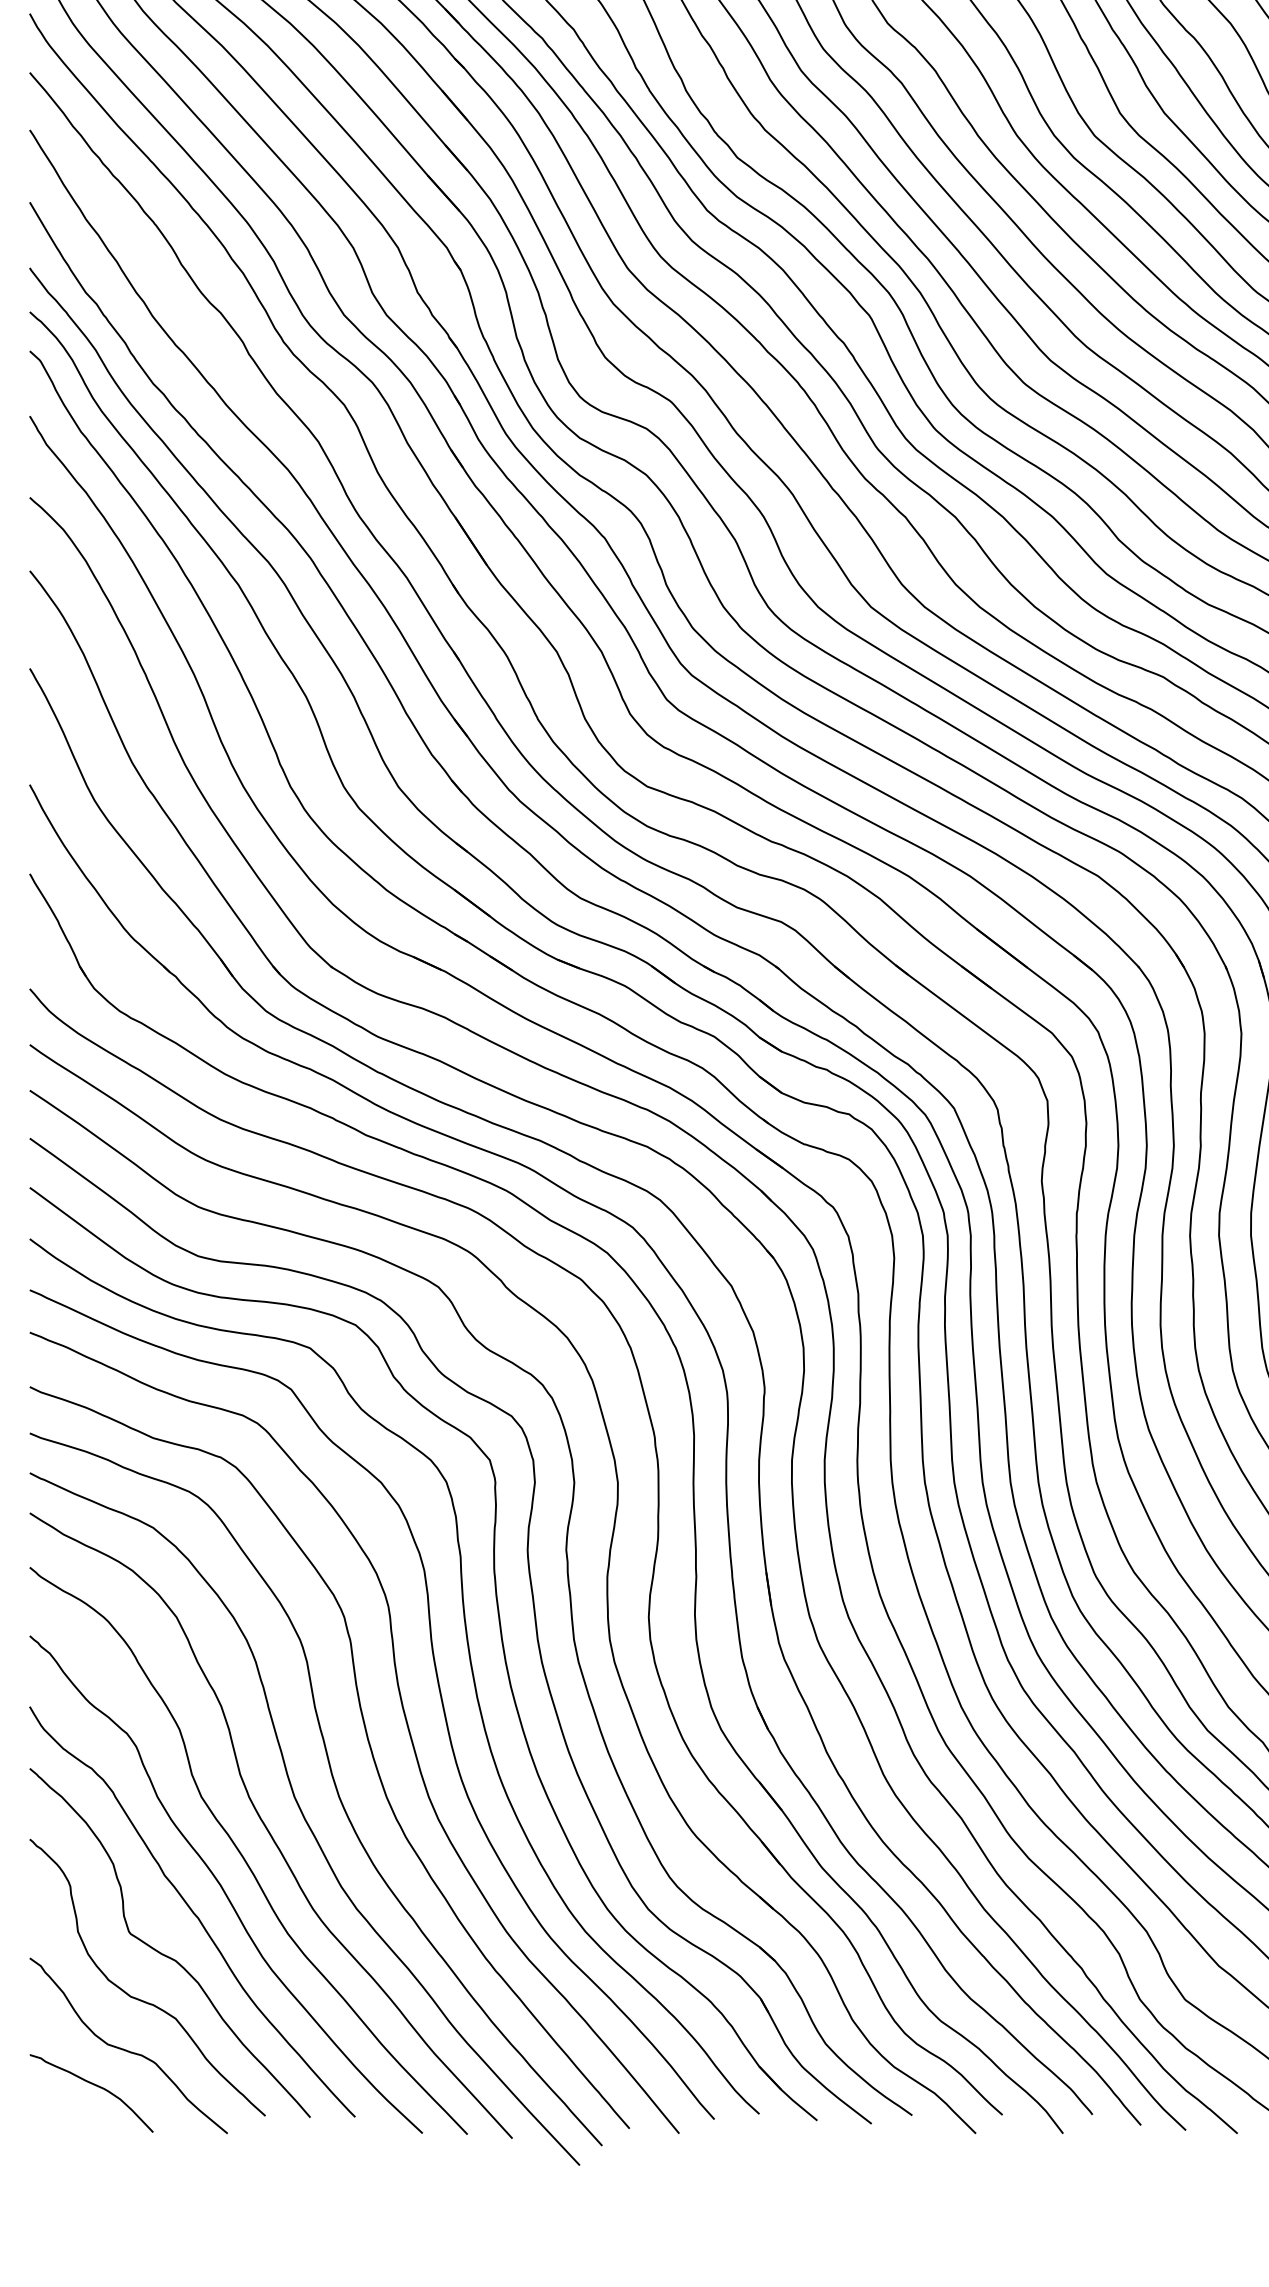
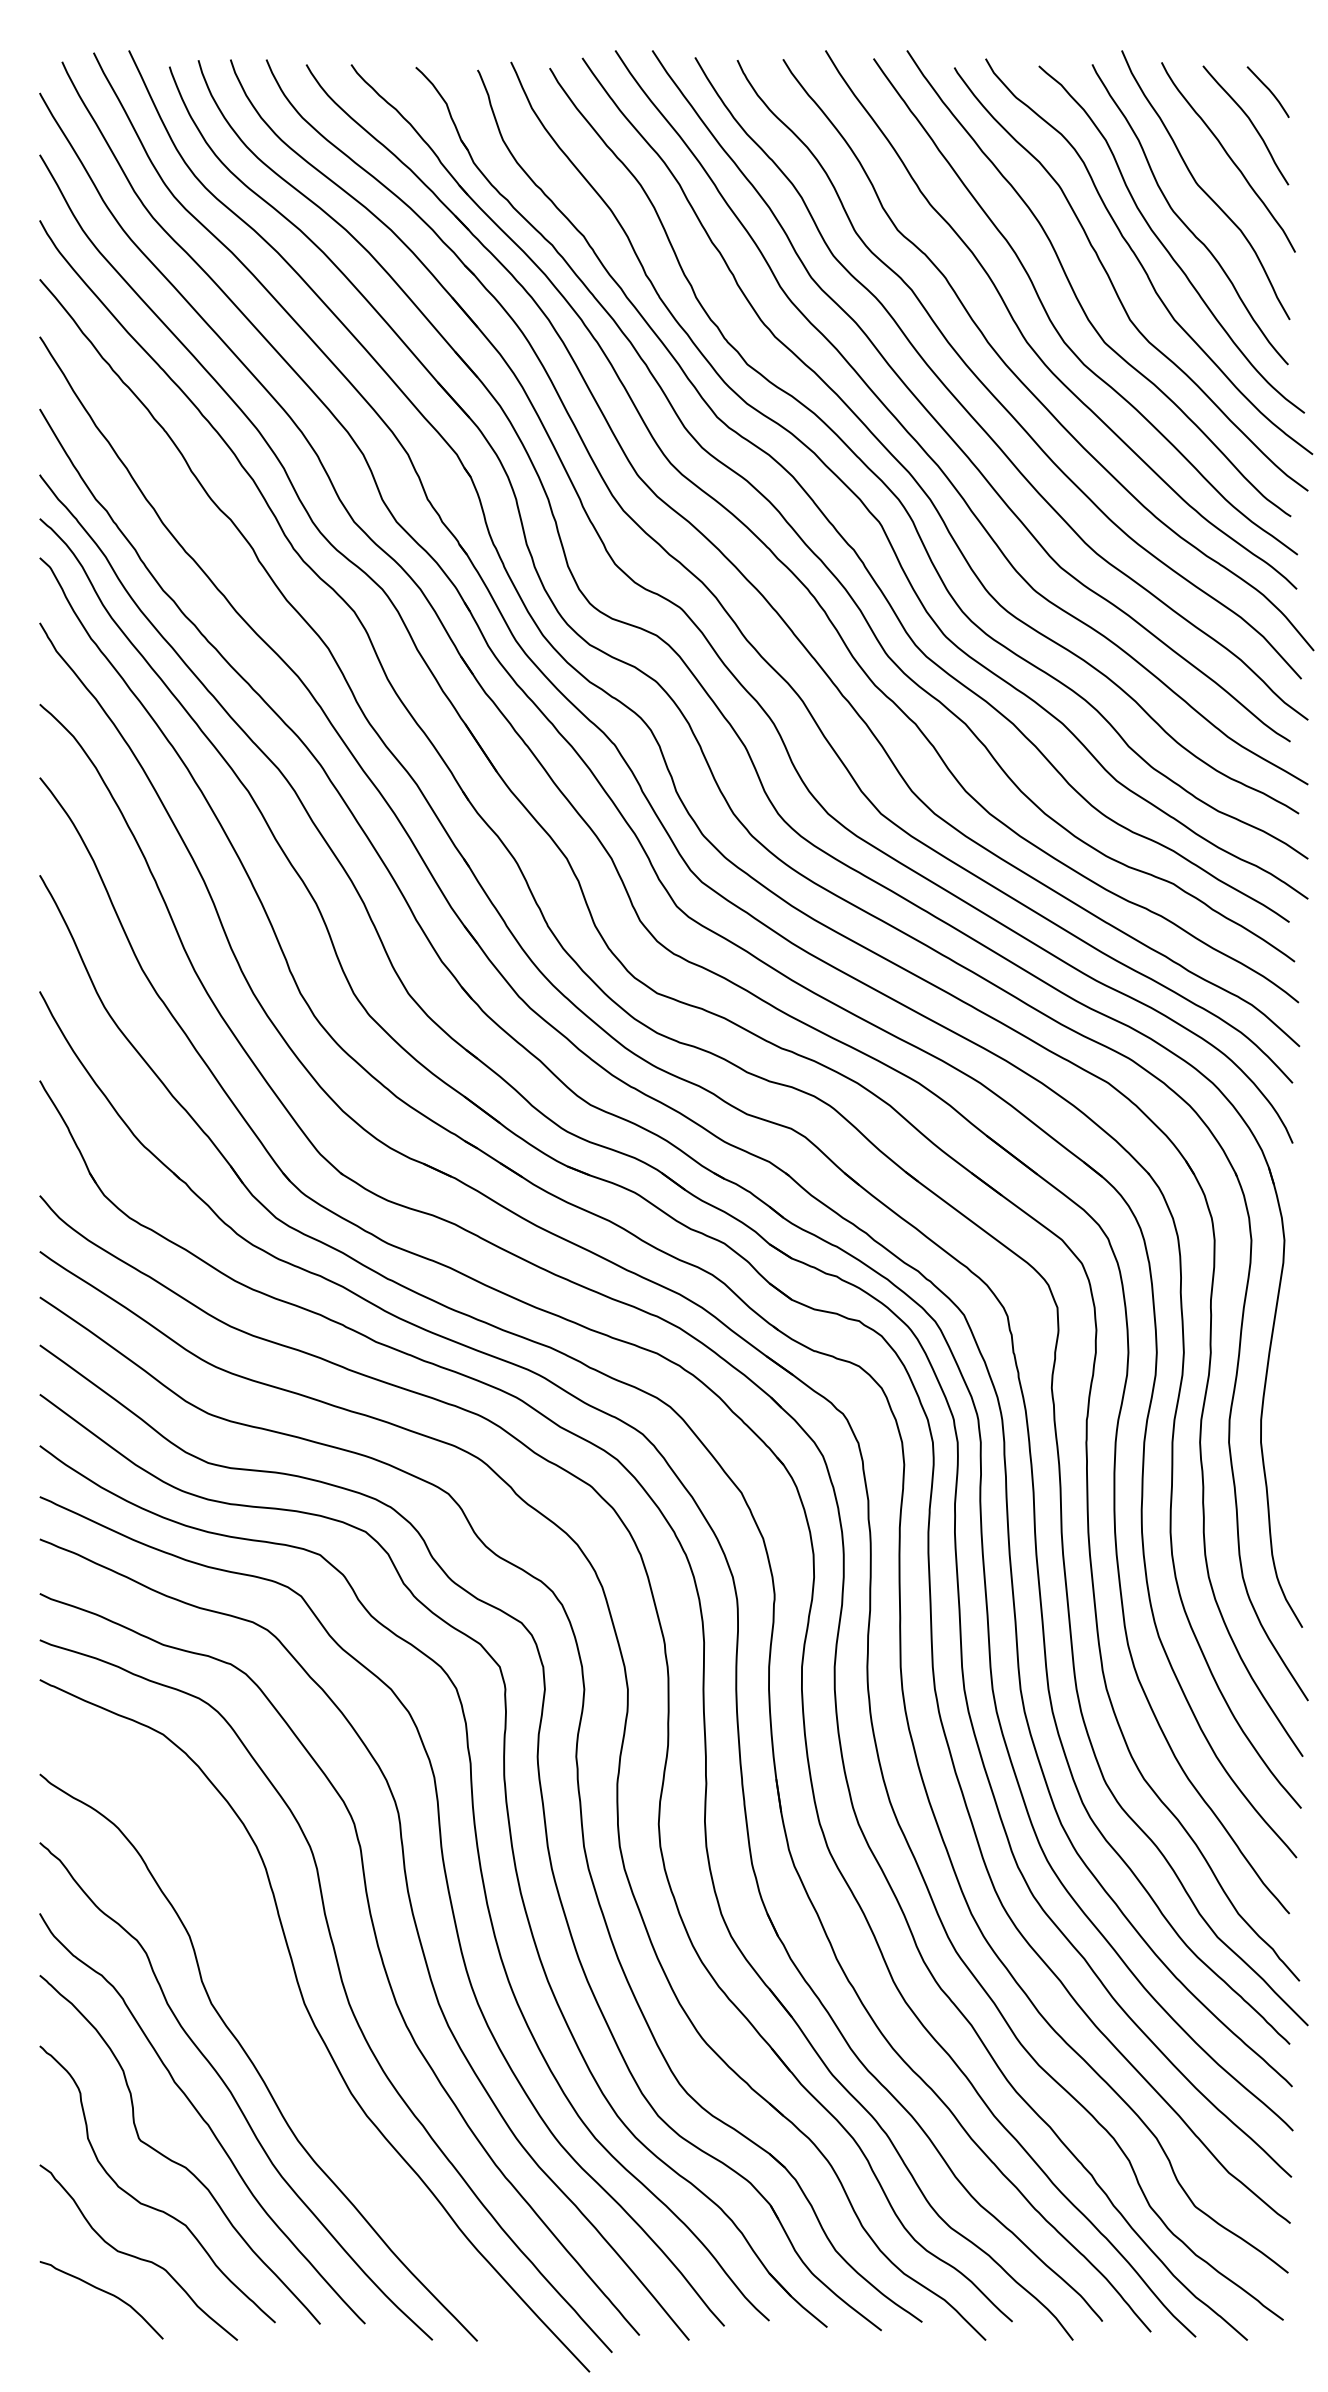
curve: (267, 1827) -> (277, 2034), removed

